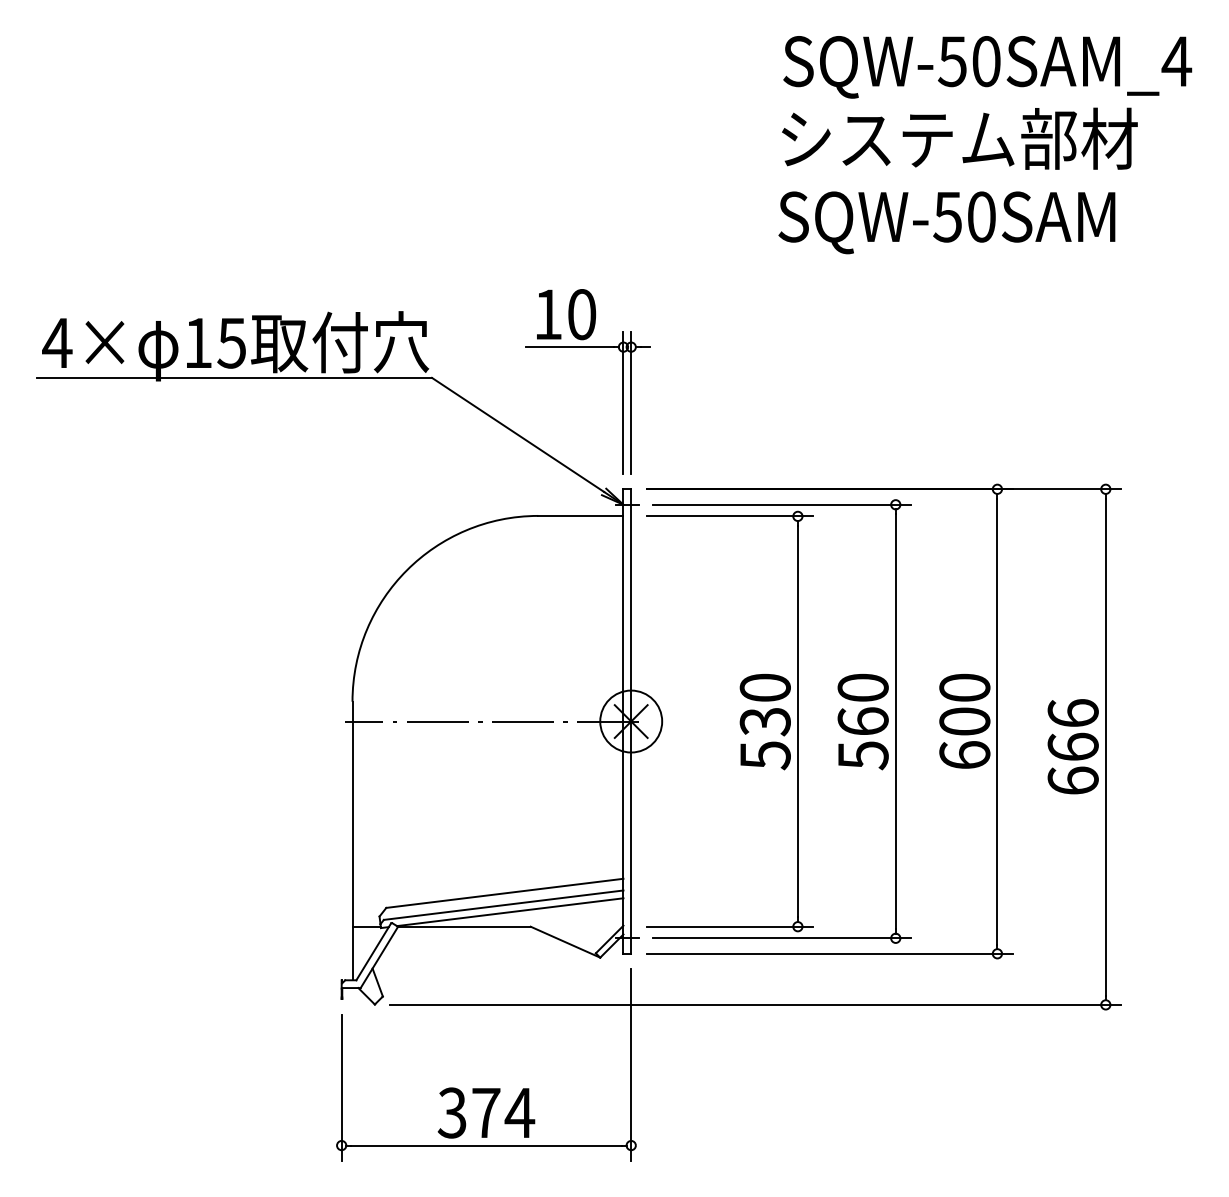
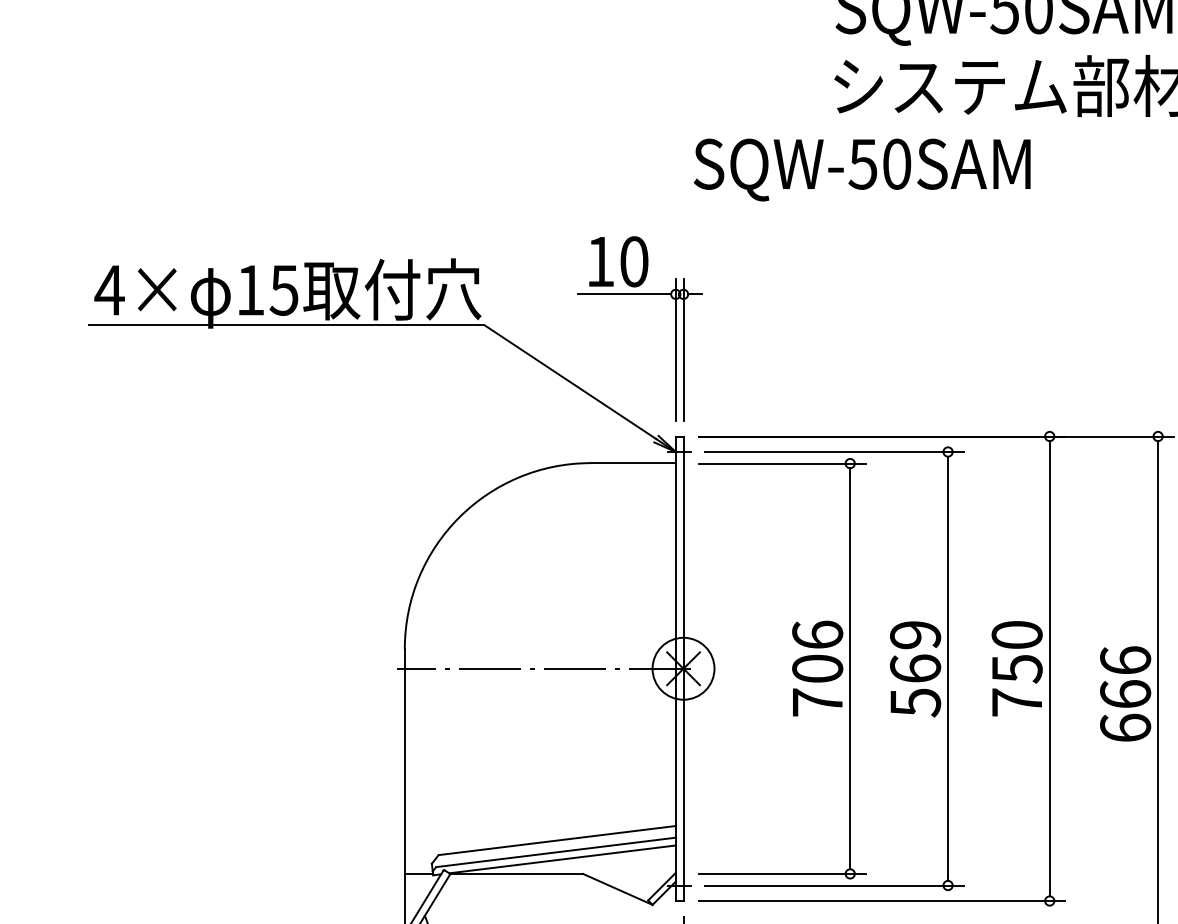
text: (946, 222) -> (861, 169), moved
text: (862, 687) -> (914, 634), 560 -> 569
text: (764, 721) -> (816, 668), 530 -> 706
text: (964, 738) -> (1016, 685), 600 -> 750

